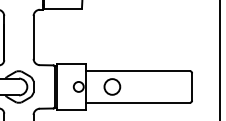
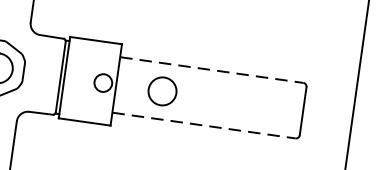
line: (138, 71) -> (212, 70), solid -> dashed
line: (138, 102) -> (204, 125), solid -> dashed

